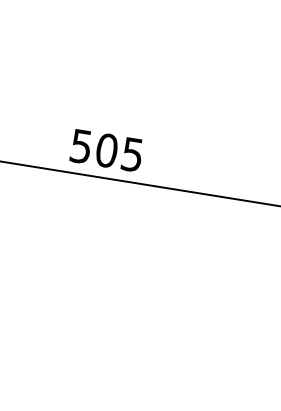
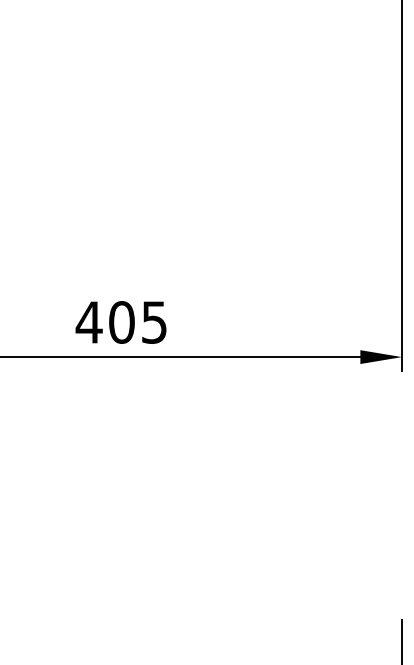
text: (80, 146) -> (88, 322), 505 -> 405

